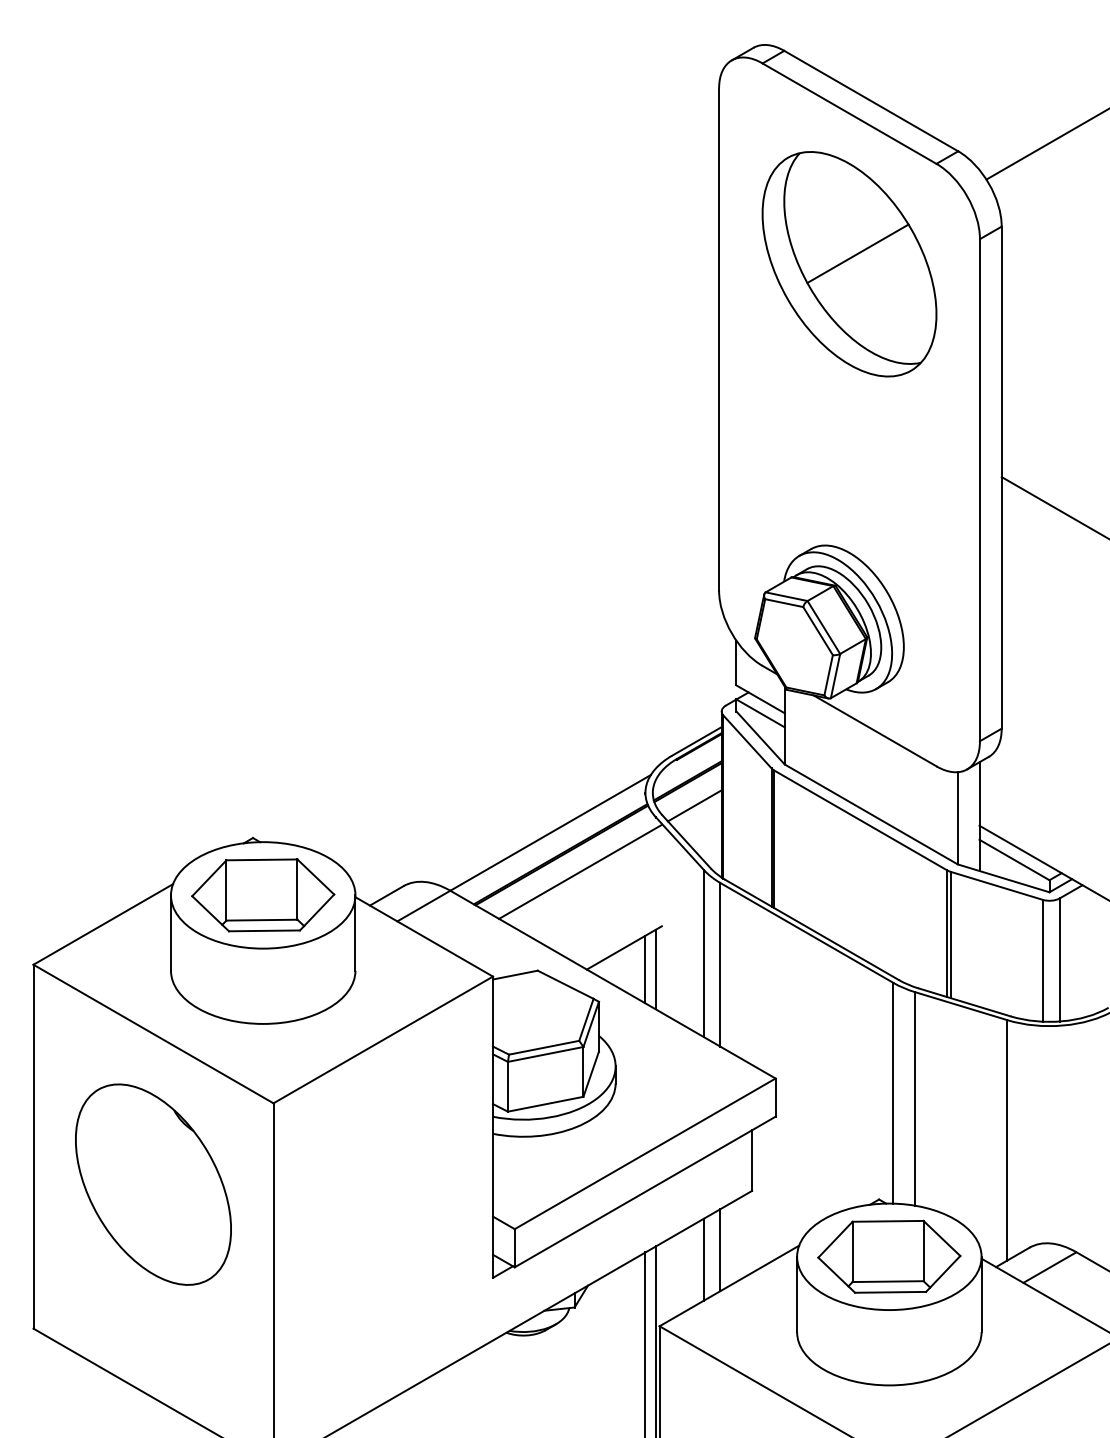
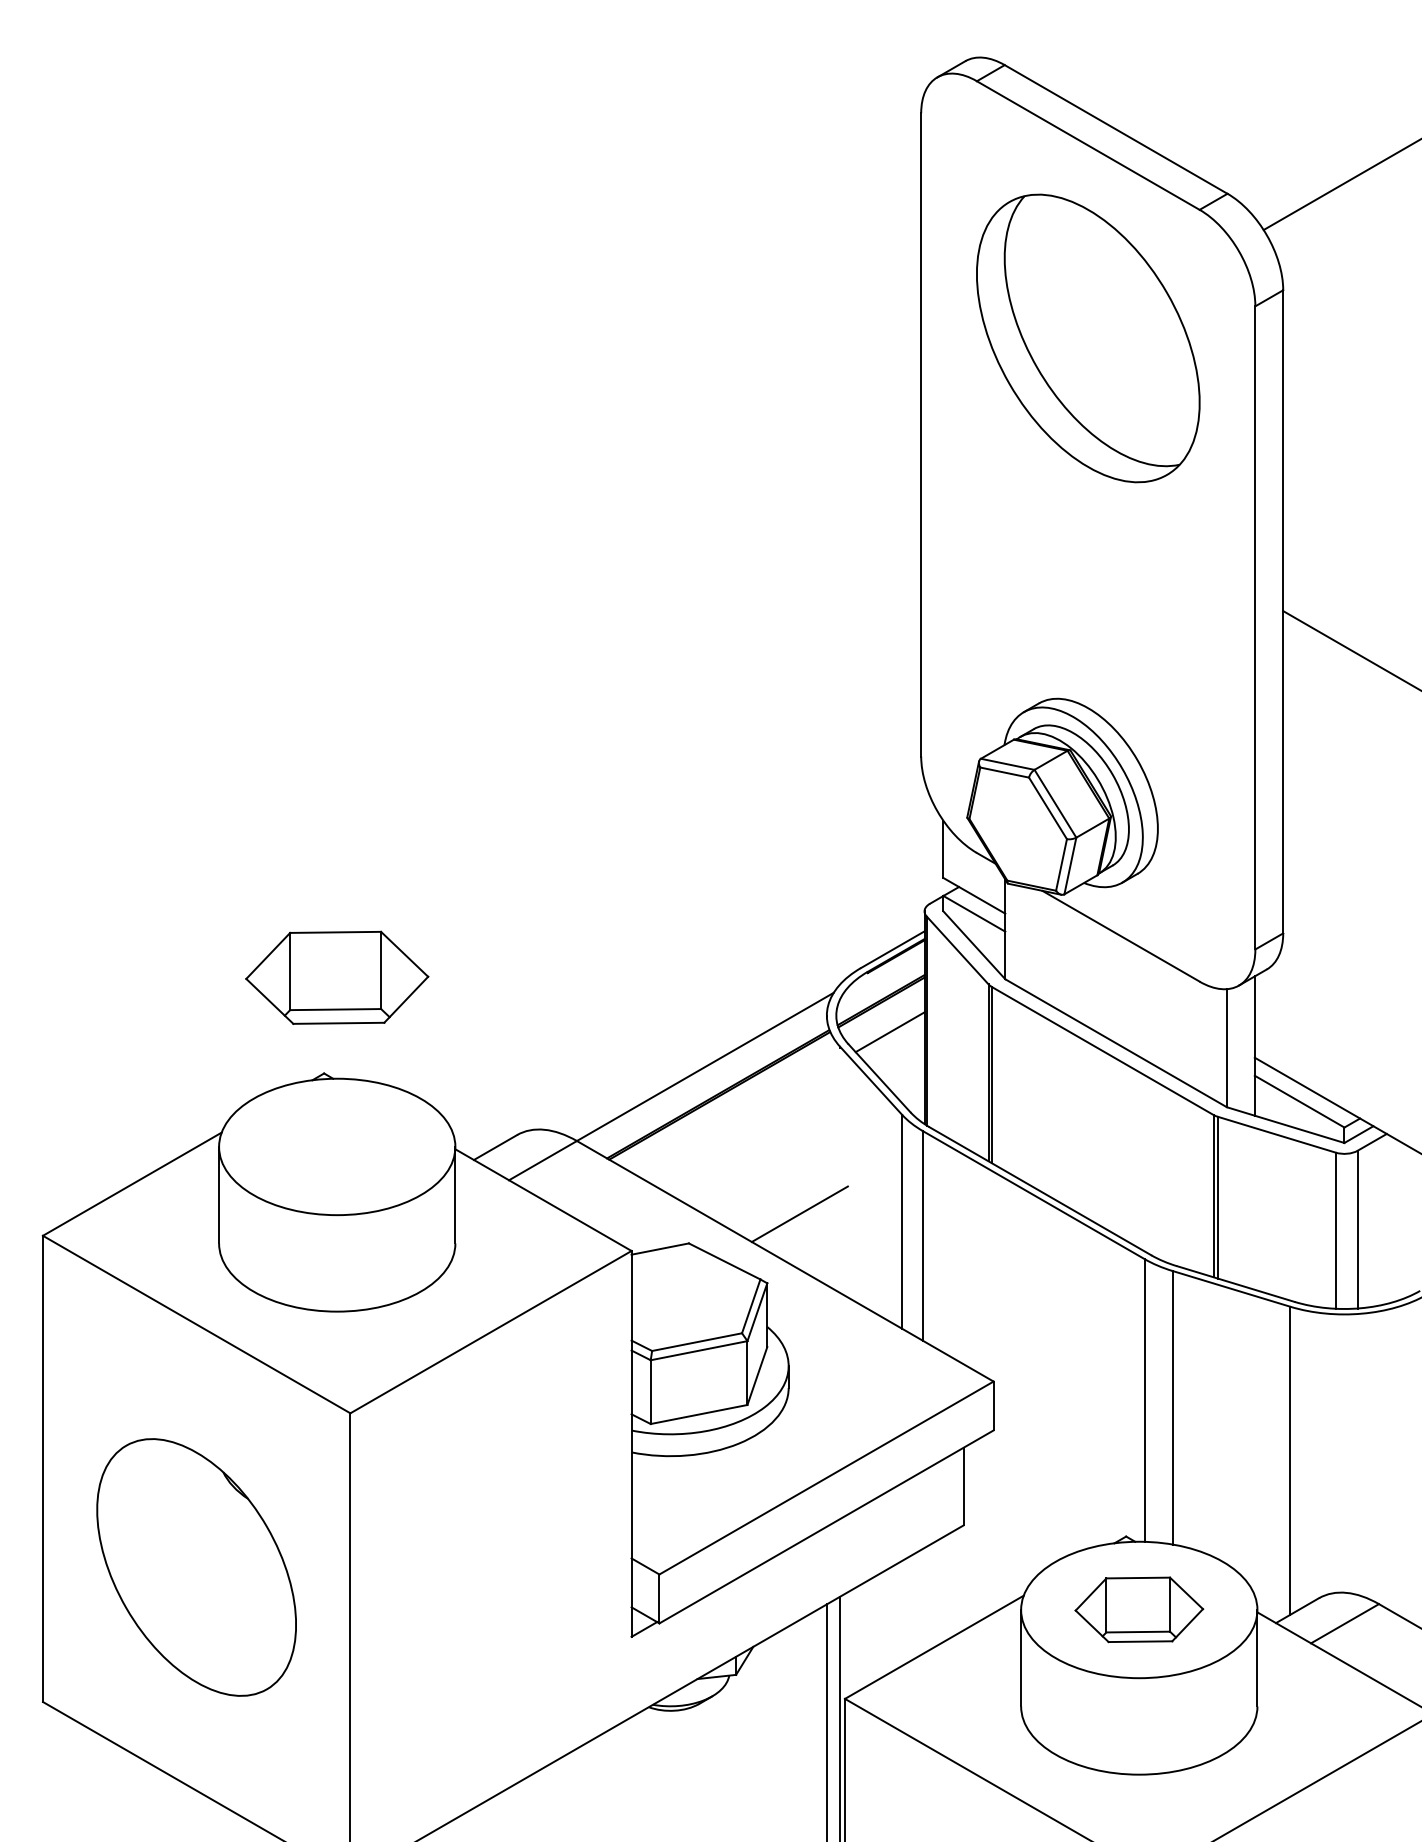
line: (857, 253) -> (1098, 324), removed
line: (580, 871) -> (743, 1116), removed
part: (263, 895) -> (337, 978), moved
line: (645, 969) -> (826, 1241), removed
line: (655, 969) -> (839, 1241), removed
part: (153, 1184) -> (196, 1567), moved
line: (720, 1250) -> (923, 1601), removed
part: (889, 1256) -> (1139, 1609), size x0.7
line: (704, 1259) -> (902, 1613), removed

